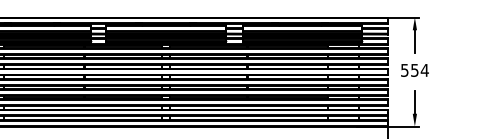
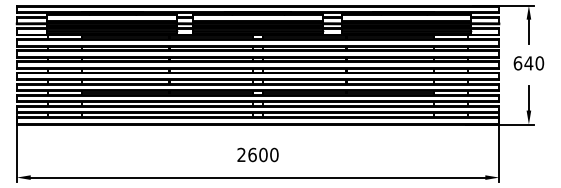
text: (414, 70) -> (528, 63), 554 -> 640

